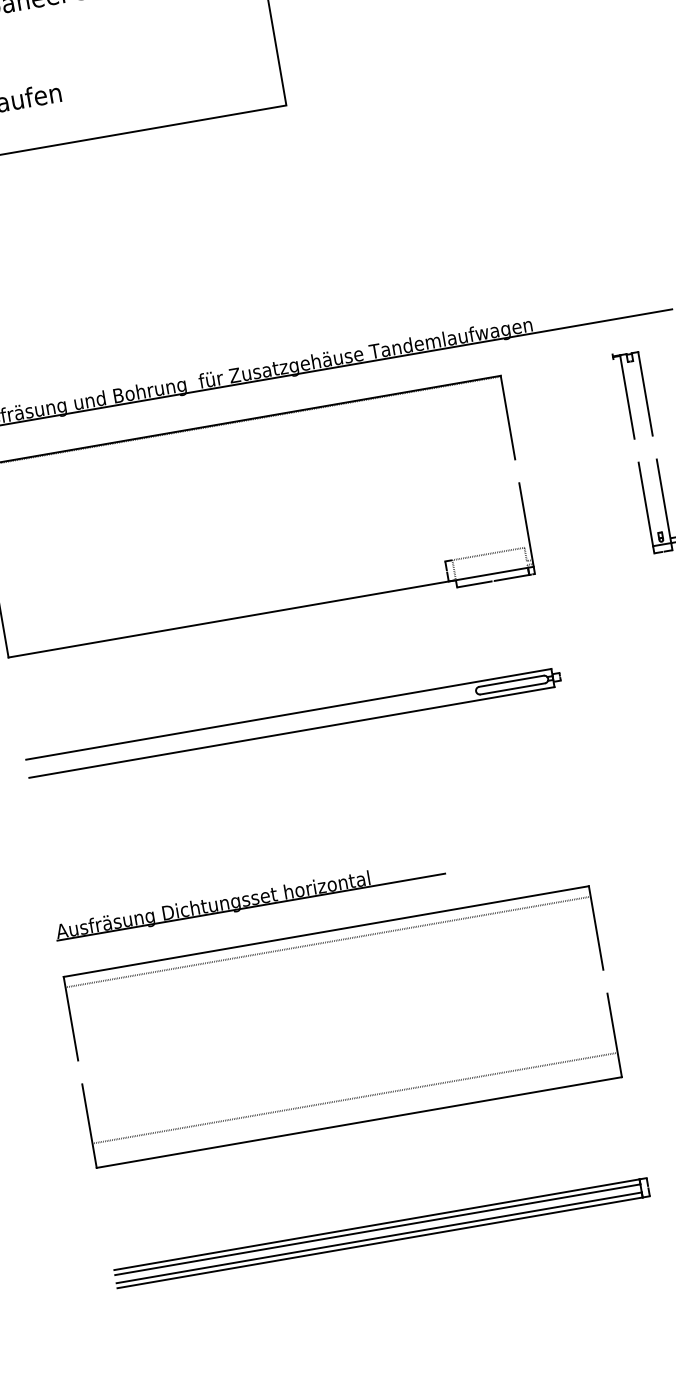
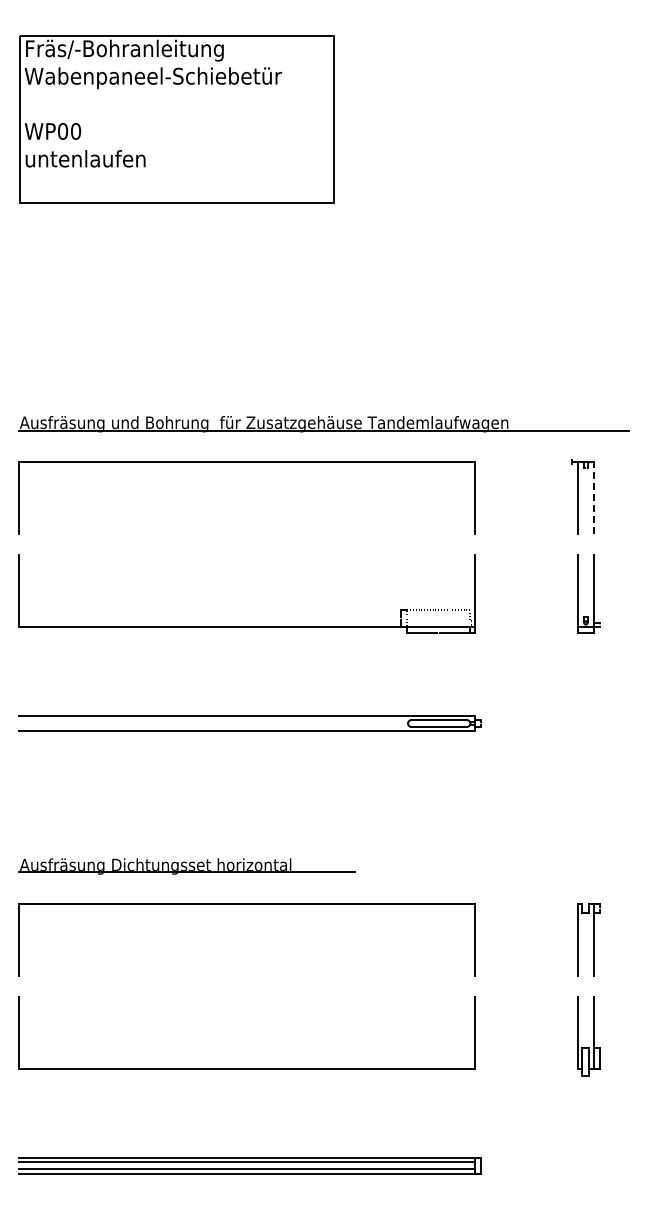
line: (645, 393) -> (593, 497), solid -> dashed
line: (327, 942) -> (246, 913), removed
line: (354, 1098) -> (246, 1048), removed

